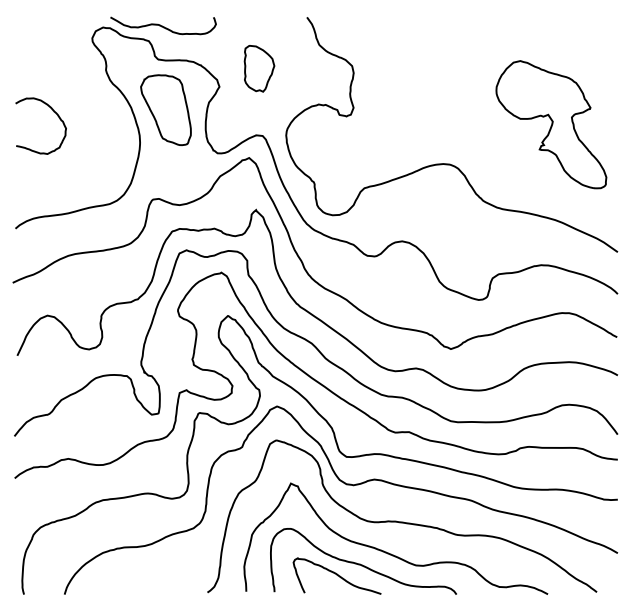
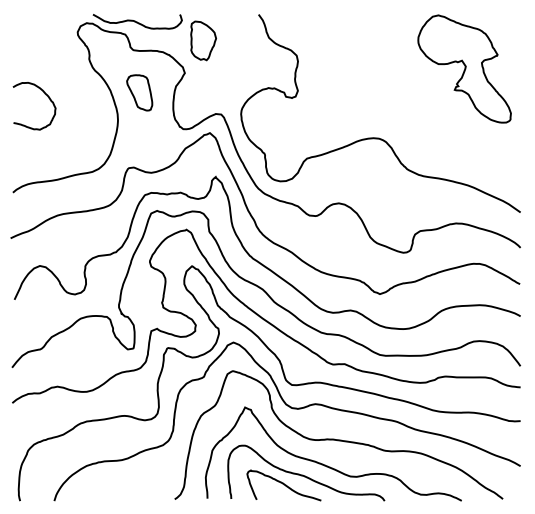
part: (259, 68) -> (203, 40), moved
part: (165, 109) -> (139, 92), size x0.6
part: (551, 124) -> (464, 68), moved

